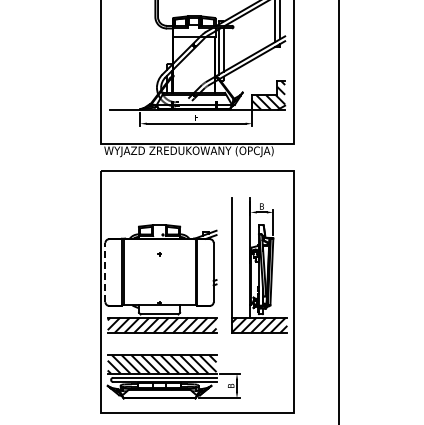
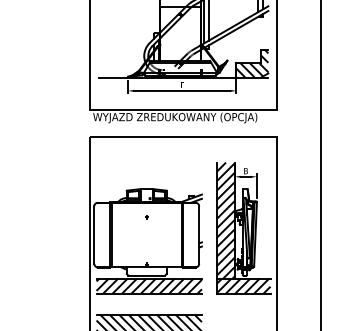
hatch: (240, 257) -> (225, 220), added
line: (105, 272) -> (94, 235), dashed -> solid

